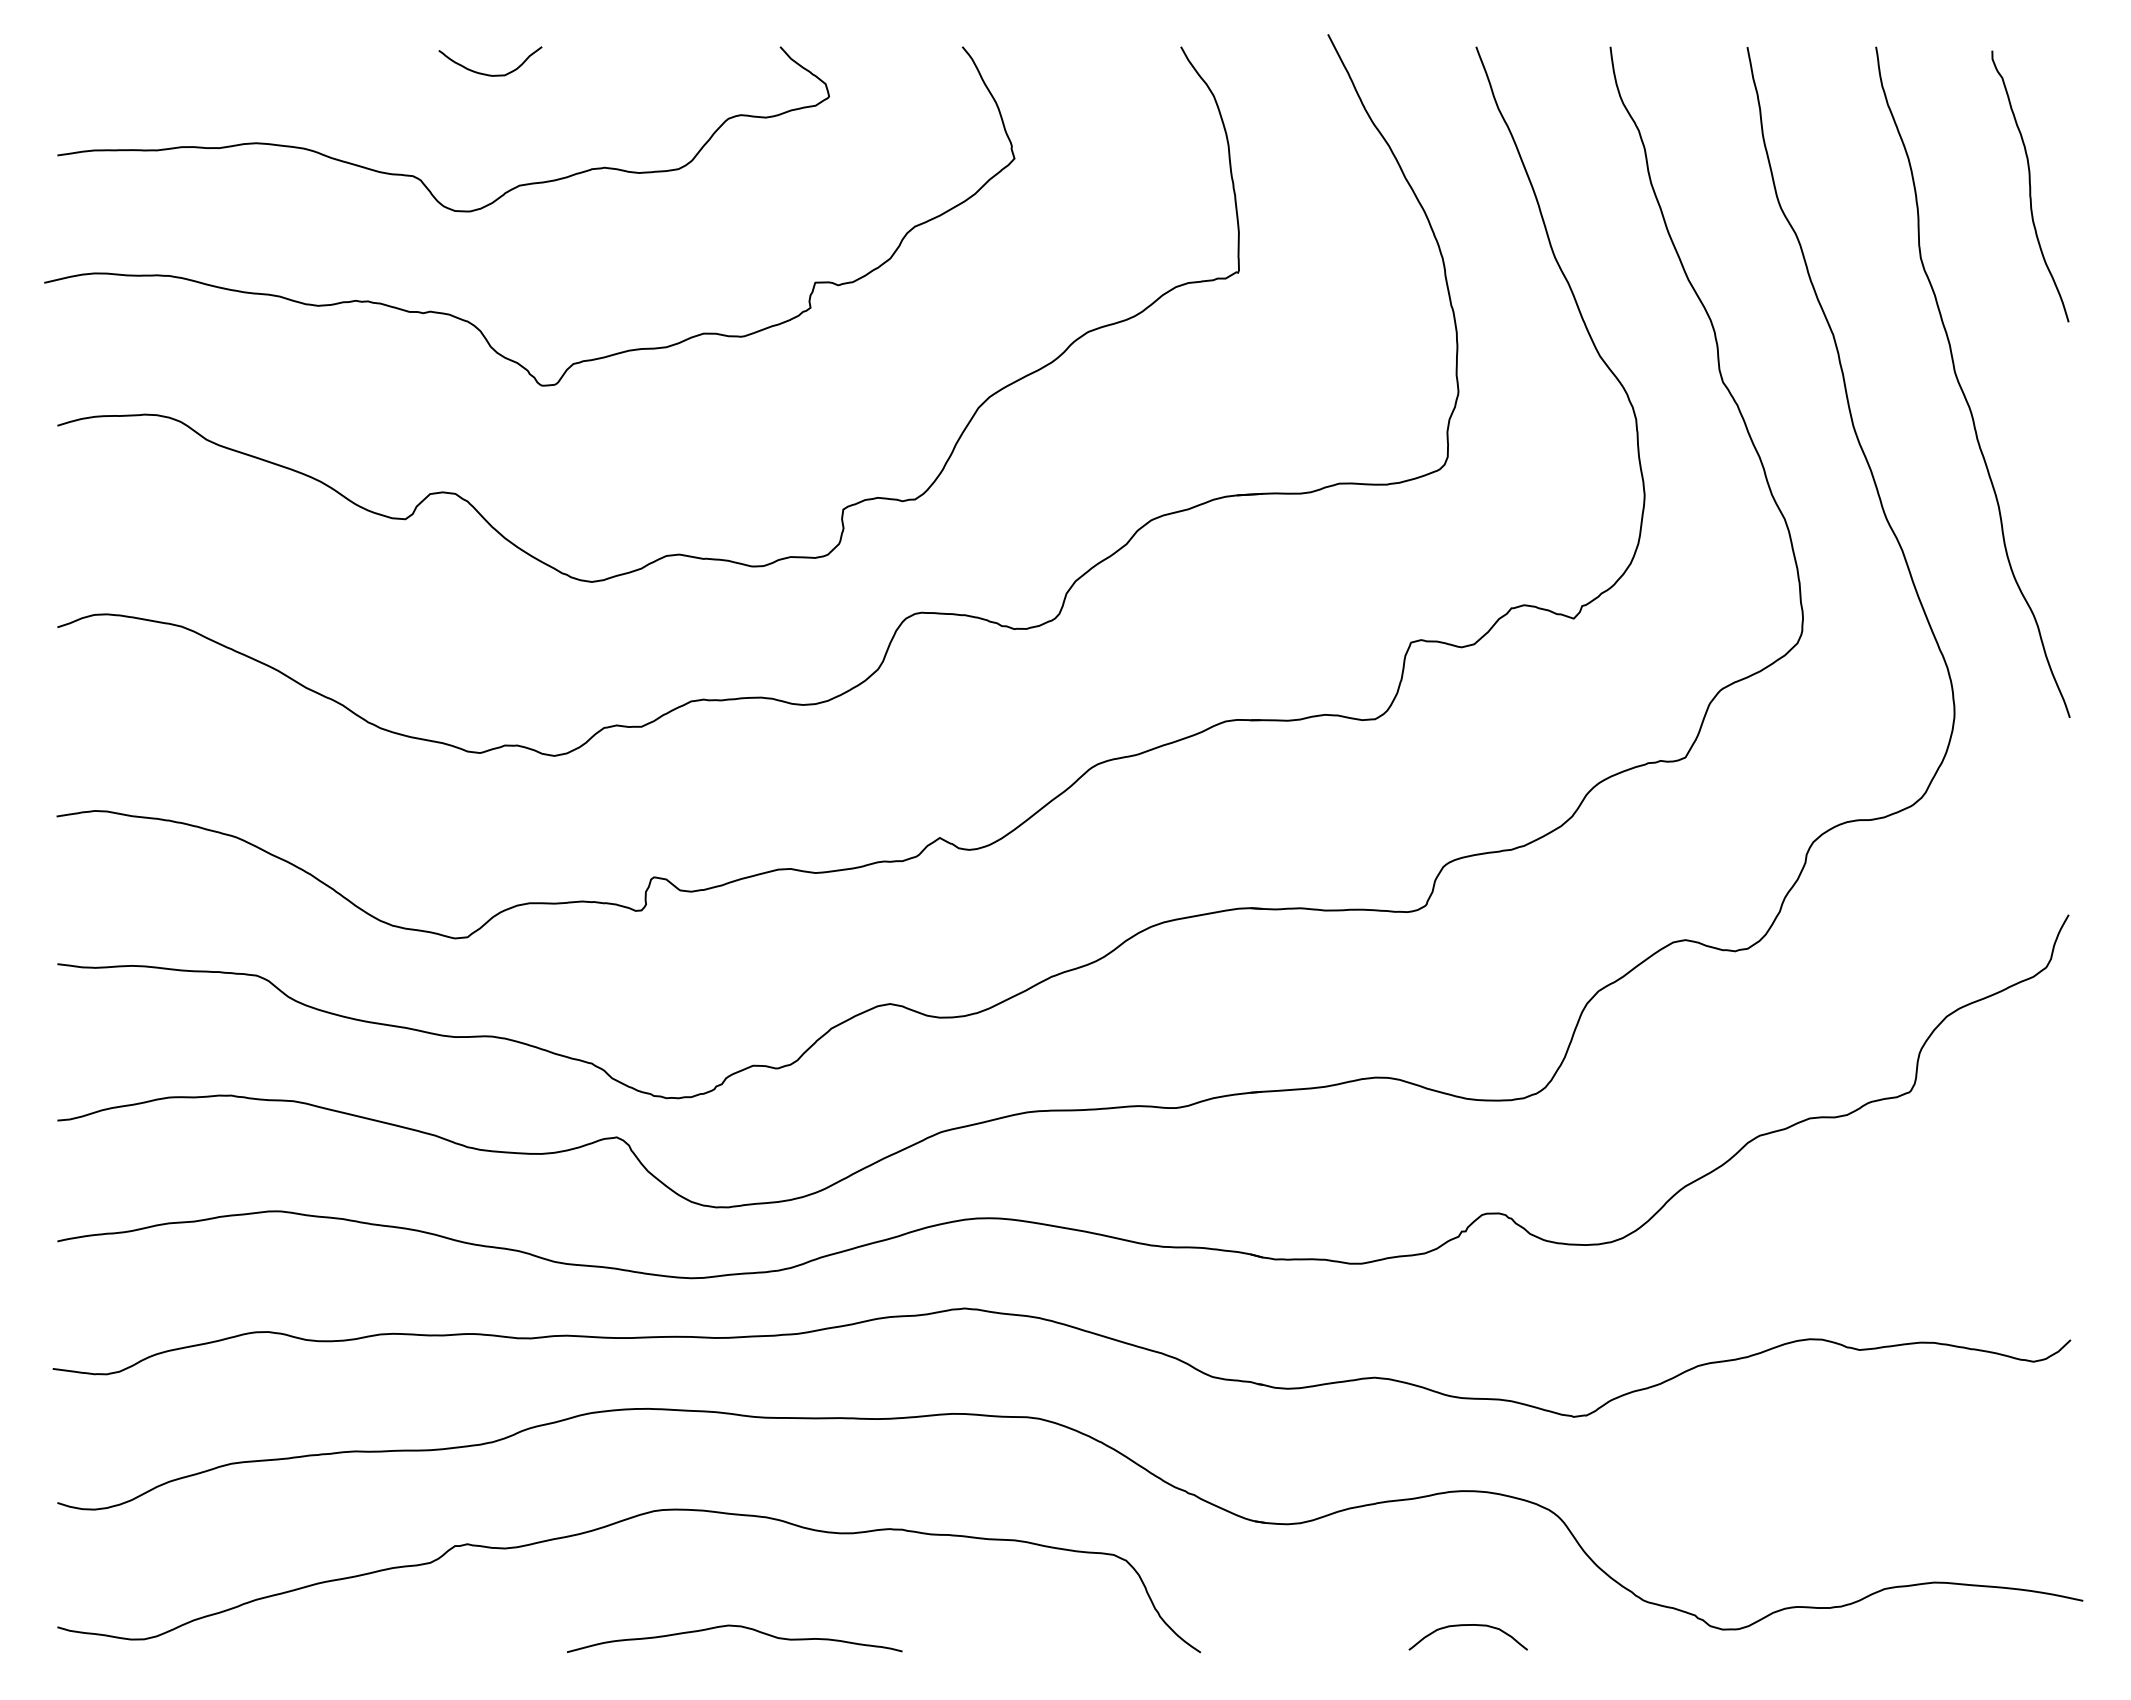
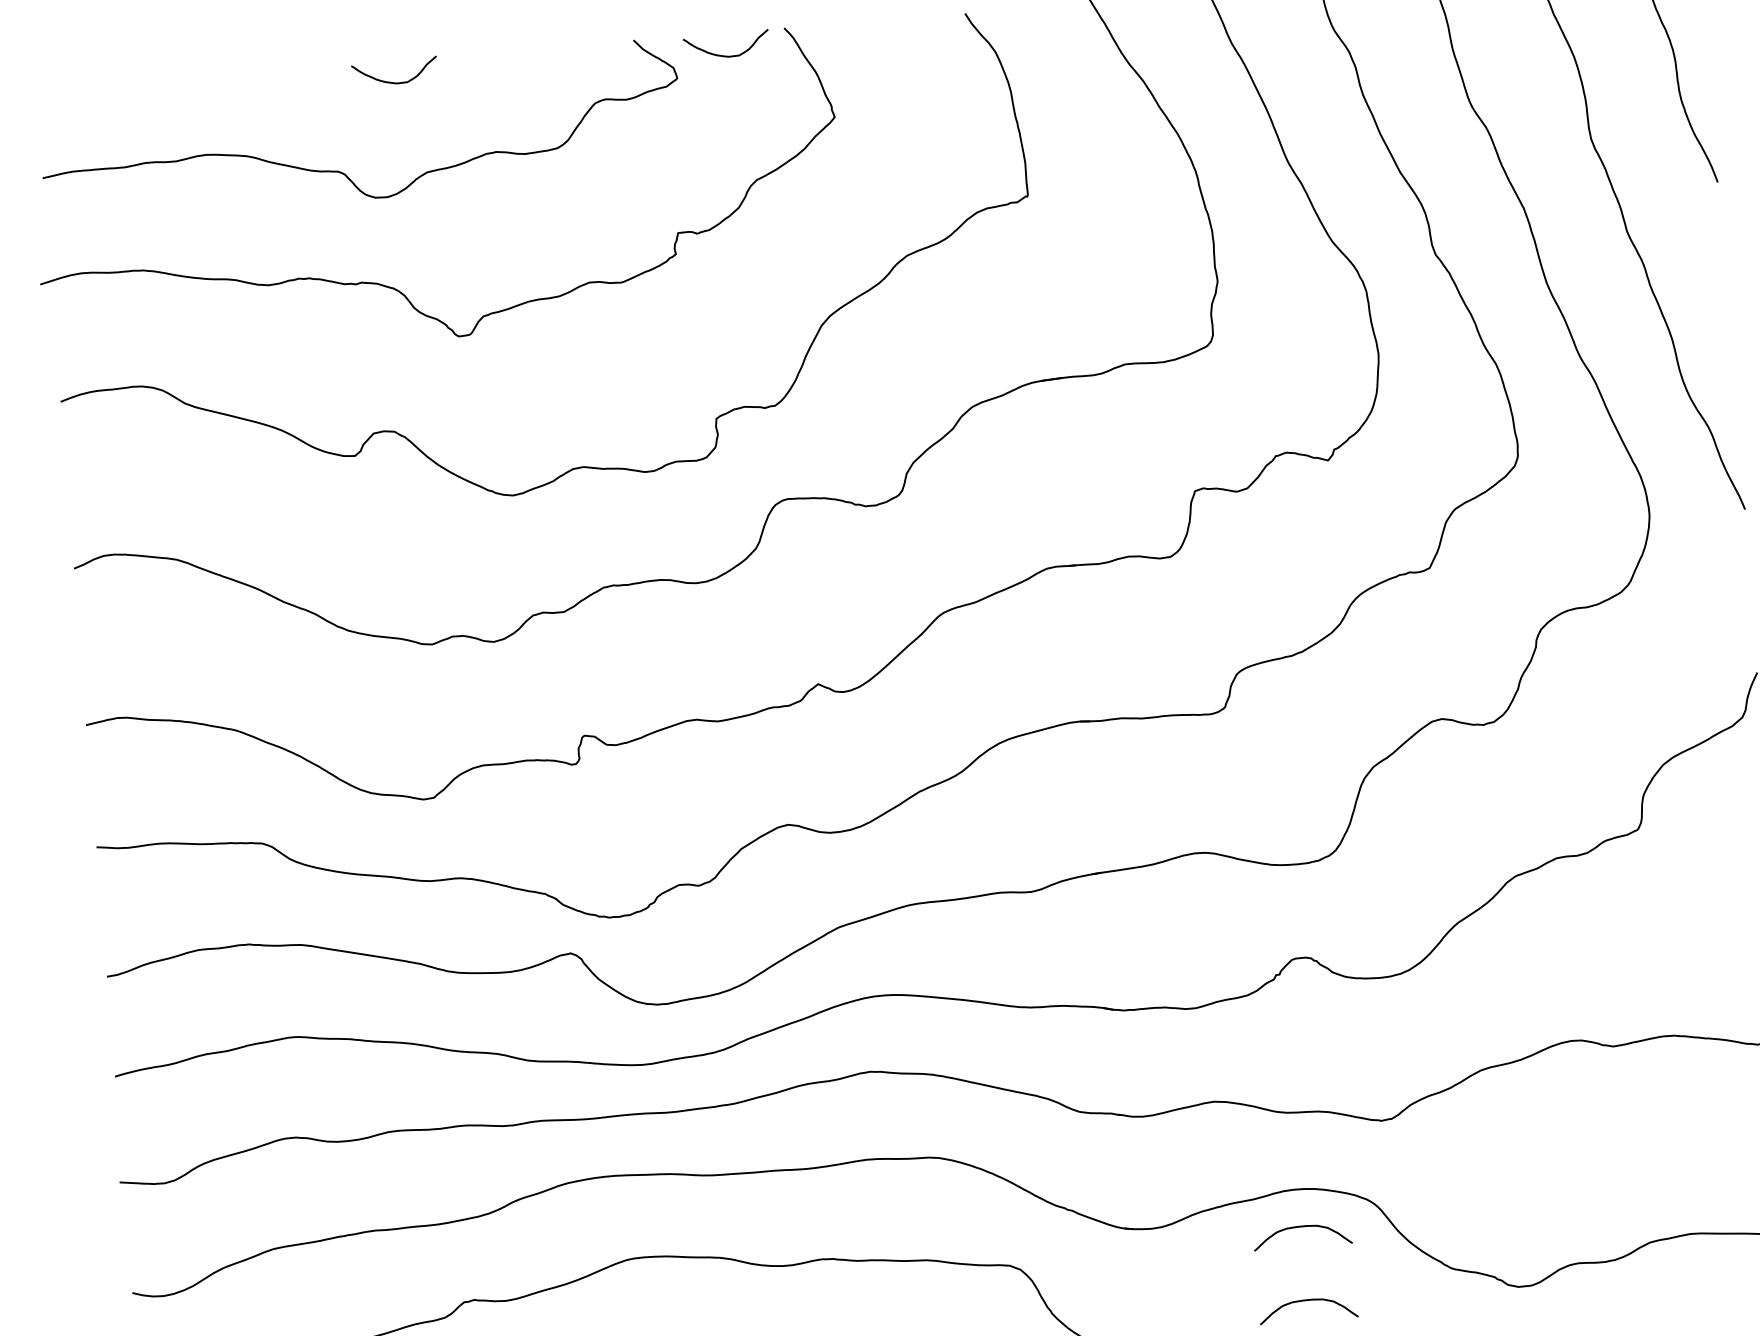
curve: (886, 73) -> (723, 55), added
curve: (1467, 1536) -> (1301, 1226), added

